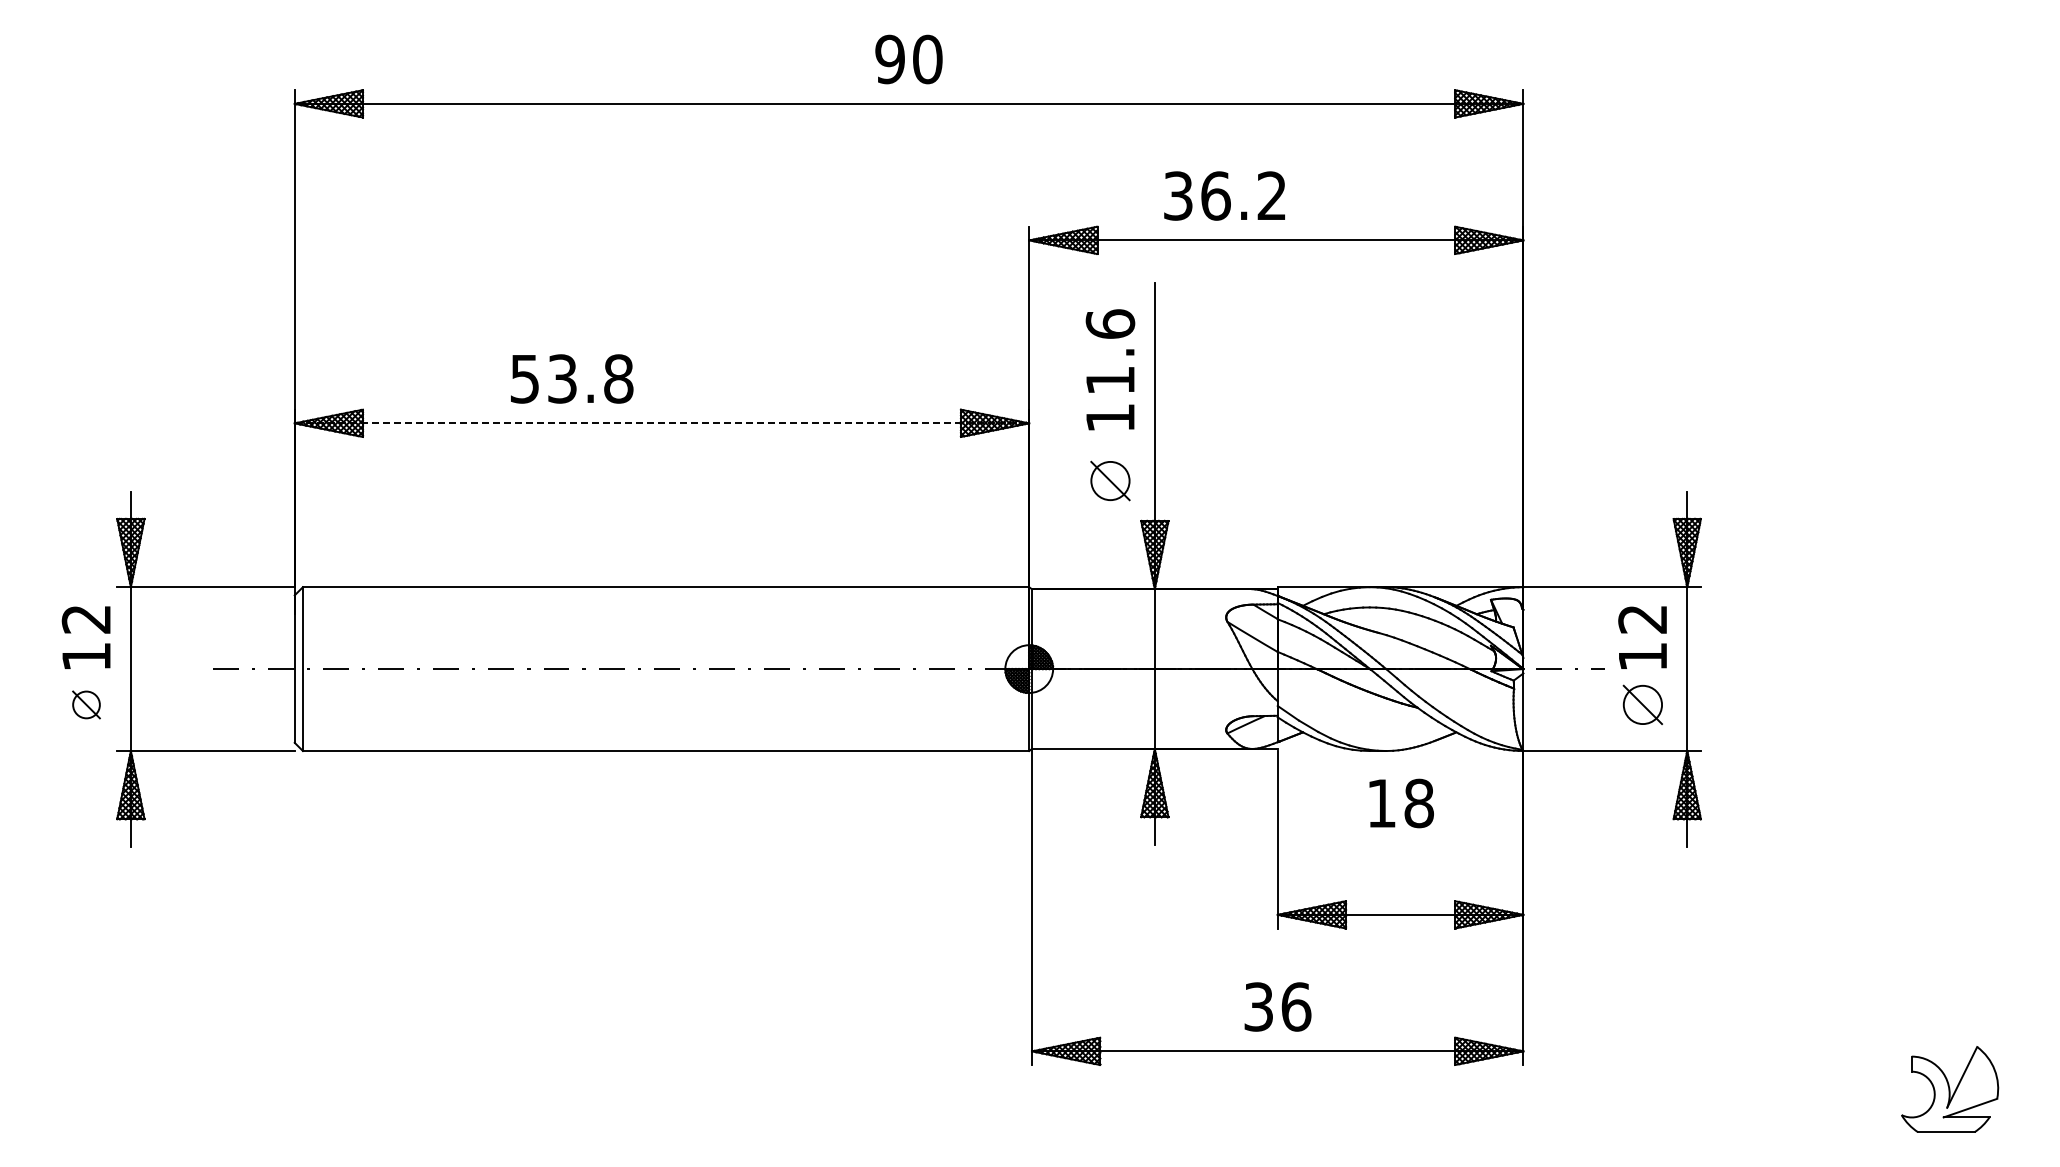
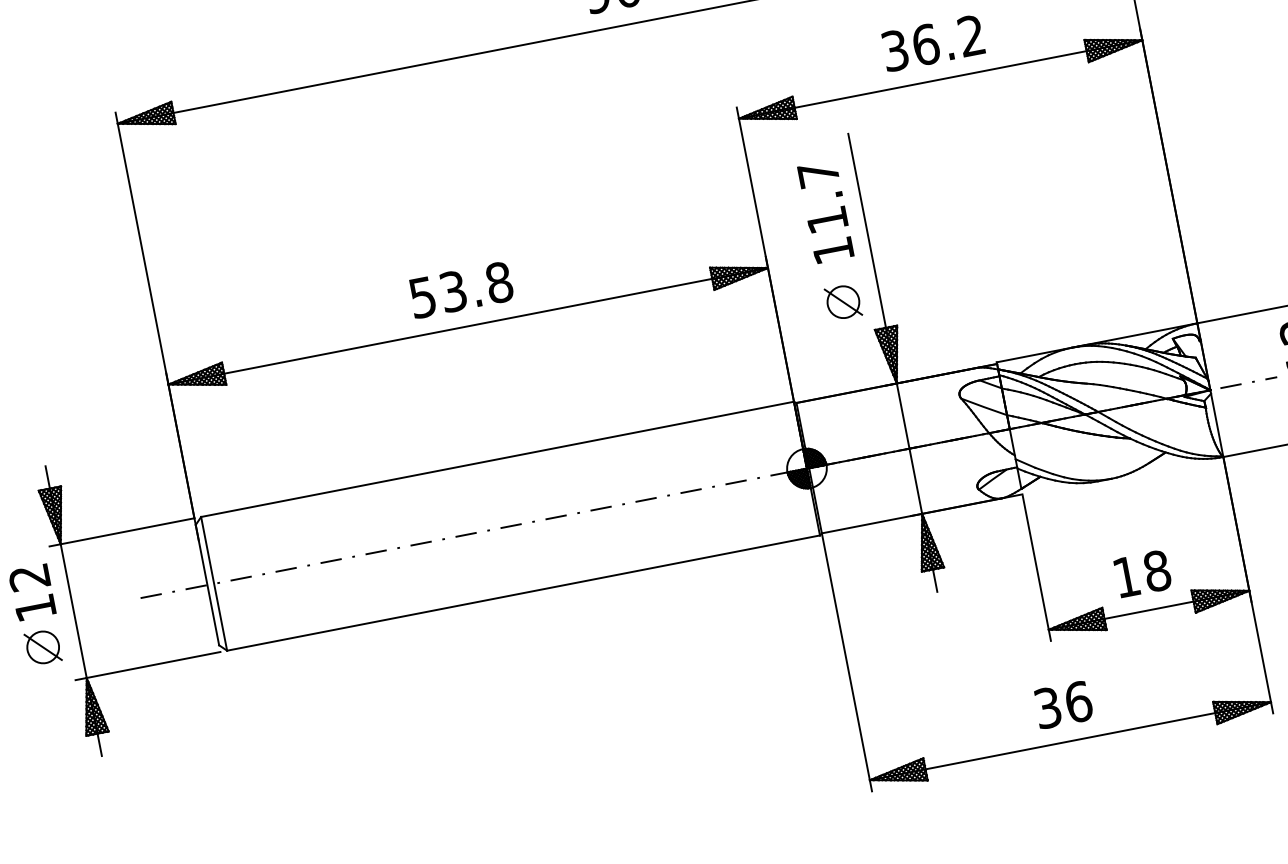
text: (1224, 195) -> (932, 42), moved
text: (1110, 323) -> (818, 173), 11.6 -> 11.7
text: (572, 378) -> (461, 289), moved
line: (662, 423) -> (468, 326), dashed -> solid
part: (86, 704) -> (43, 647), size x1.43
text: (1401, 803) -> (1142, 573), moved

